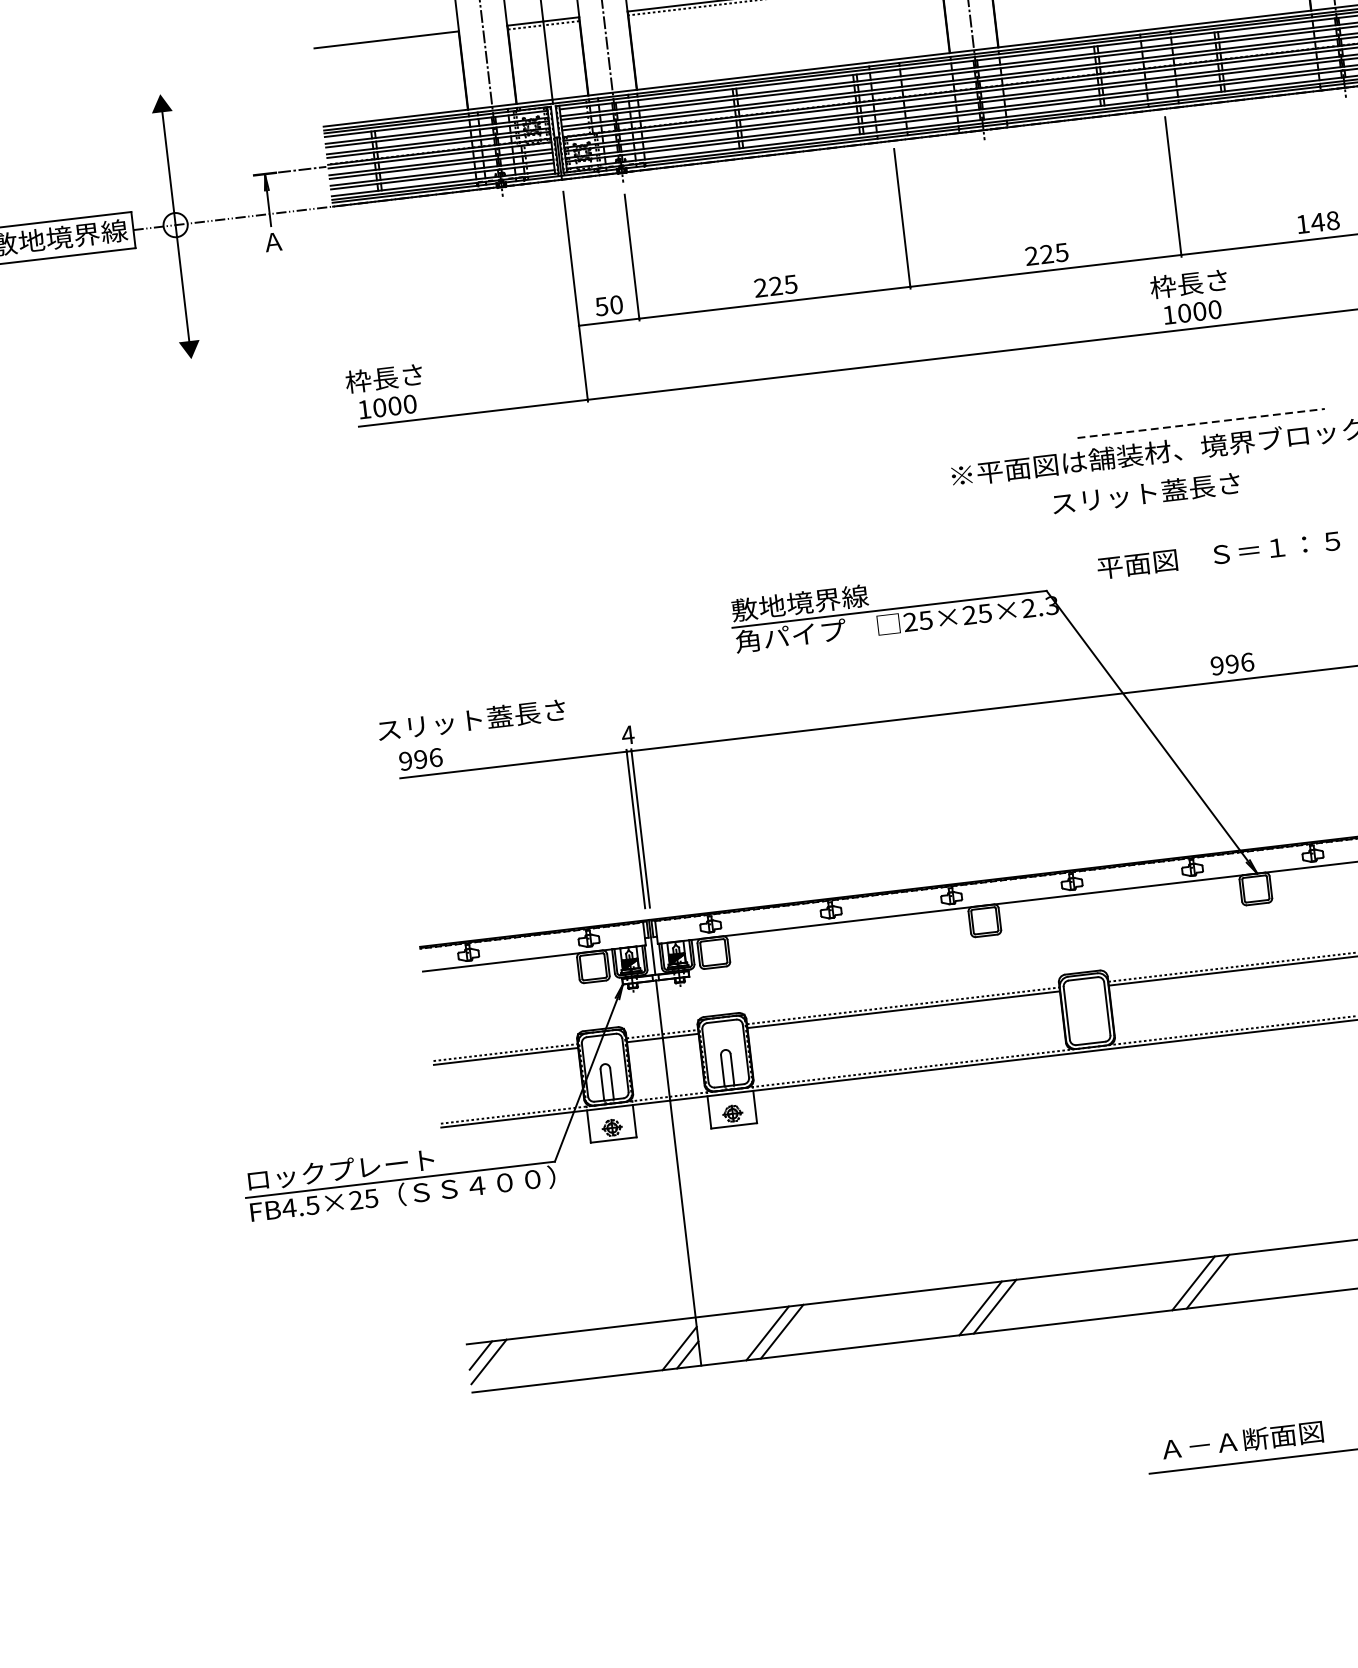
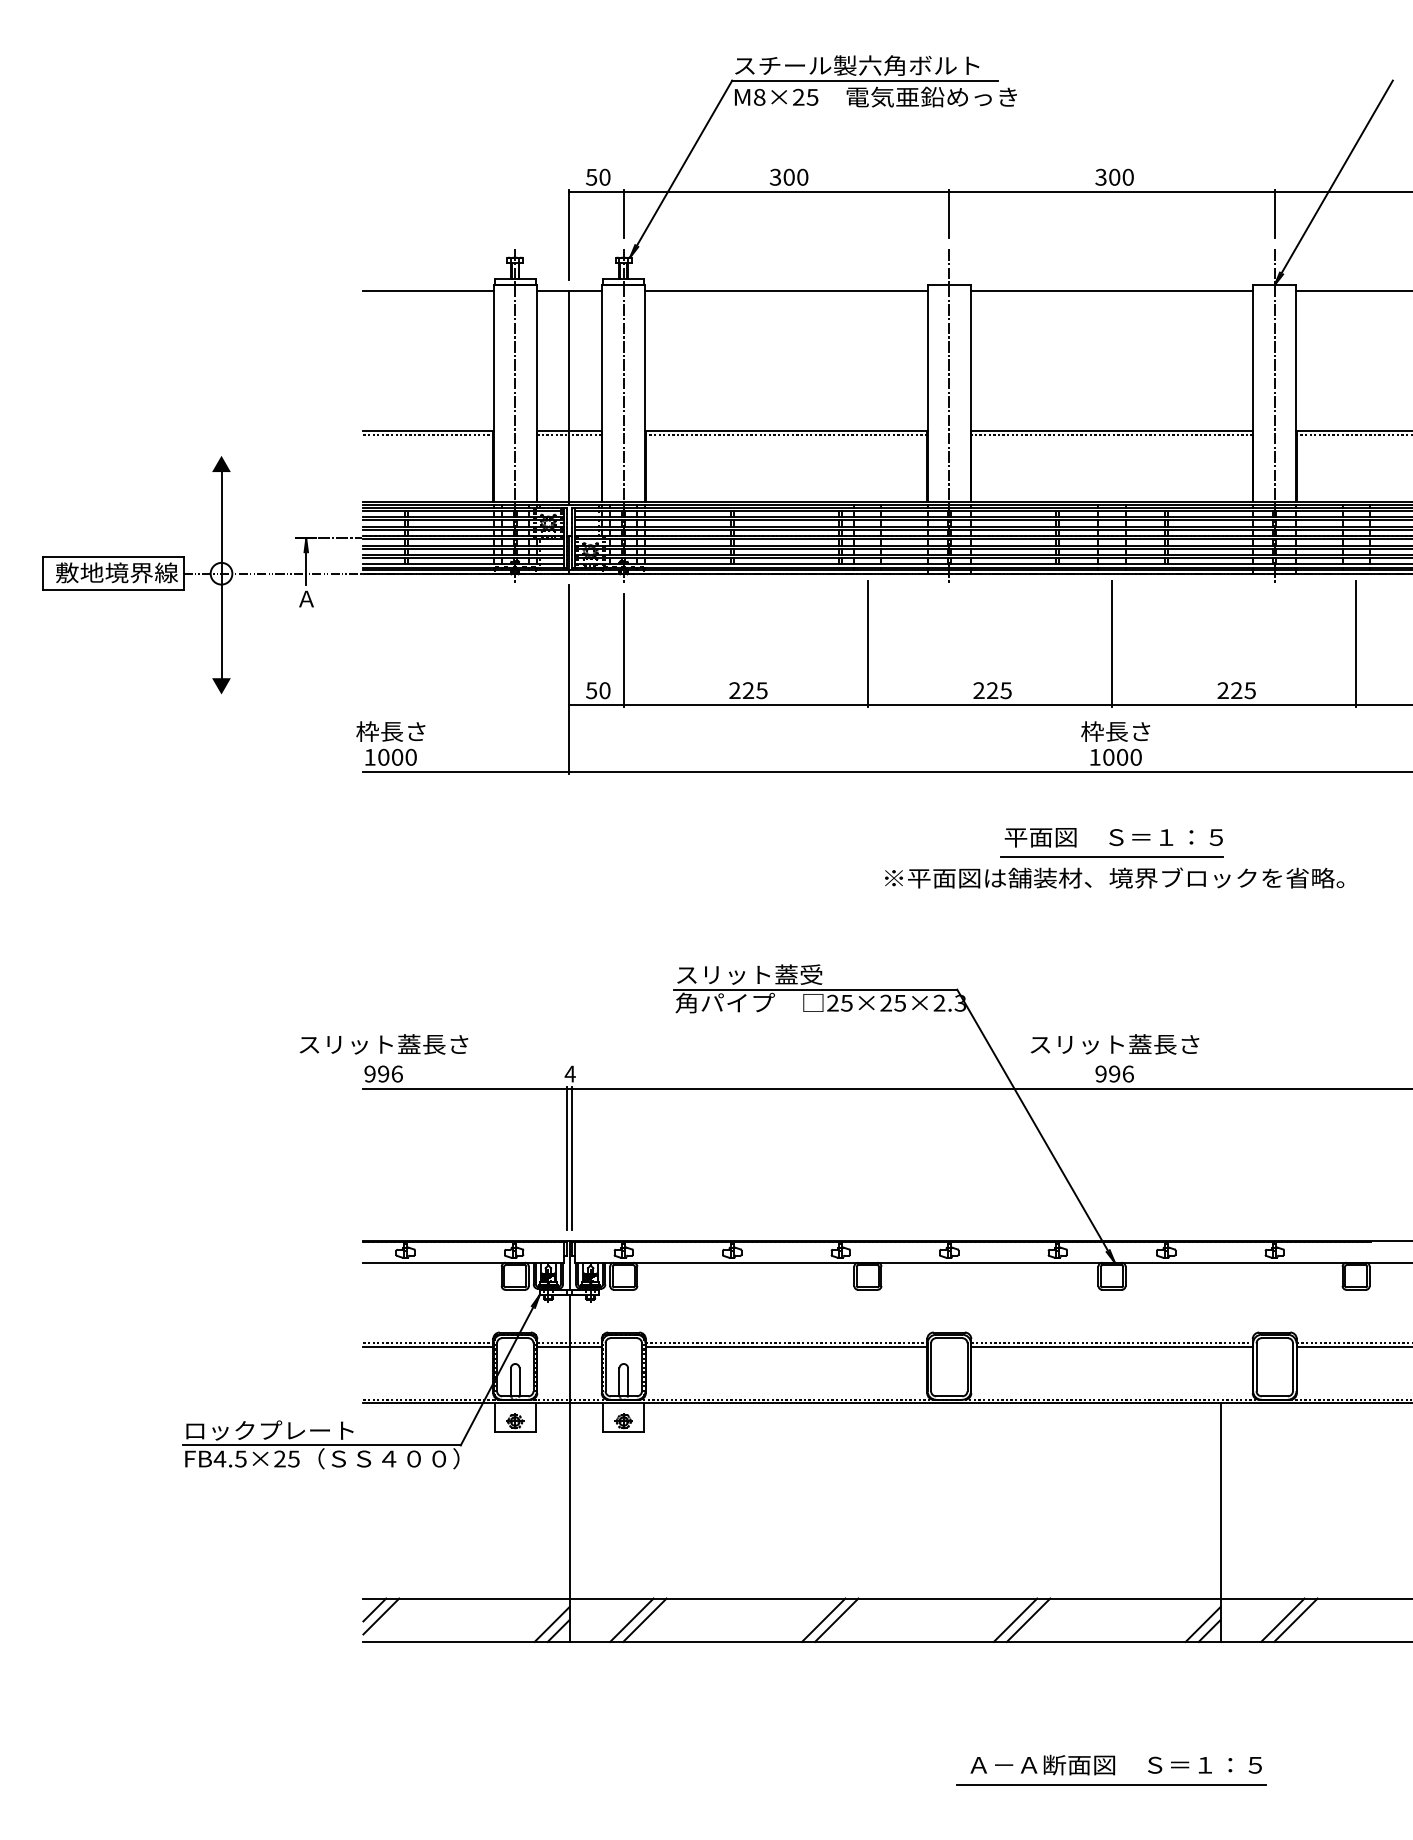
line: (387, 43) -> (428, 434), added
text: (1317, 222) -> (1236, 690), 148 -> 225
line: (1201, 423) -> (1112, 857), dashed -> solid
text: (1145, 493) -> (1114, 1044), moved
text: (1218, 554) -> (1113, 837), moved
text: (812, 601) -> (748, 974), 敷地境界線 -> スリット蓋受
text: (471, 720) -> (383, 1044), moved

